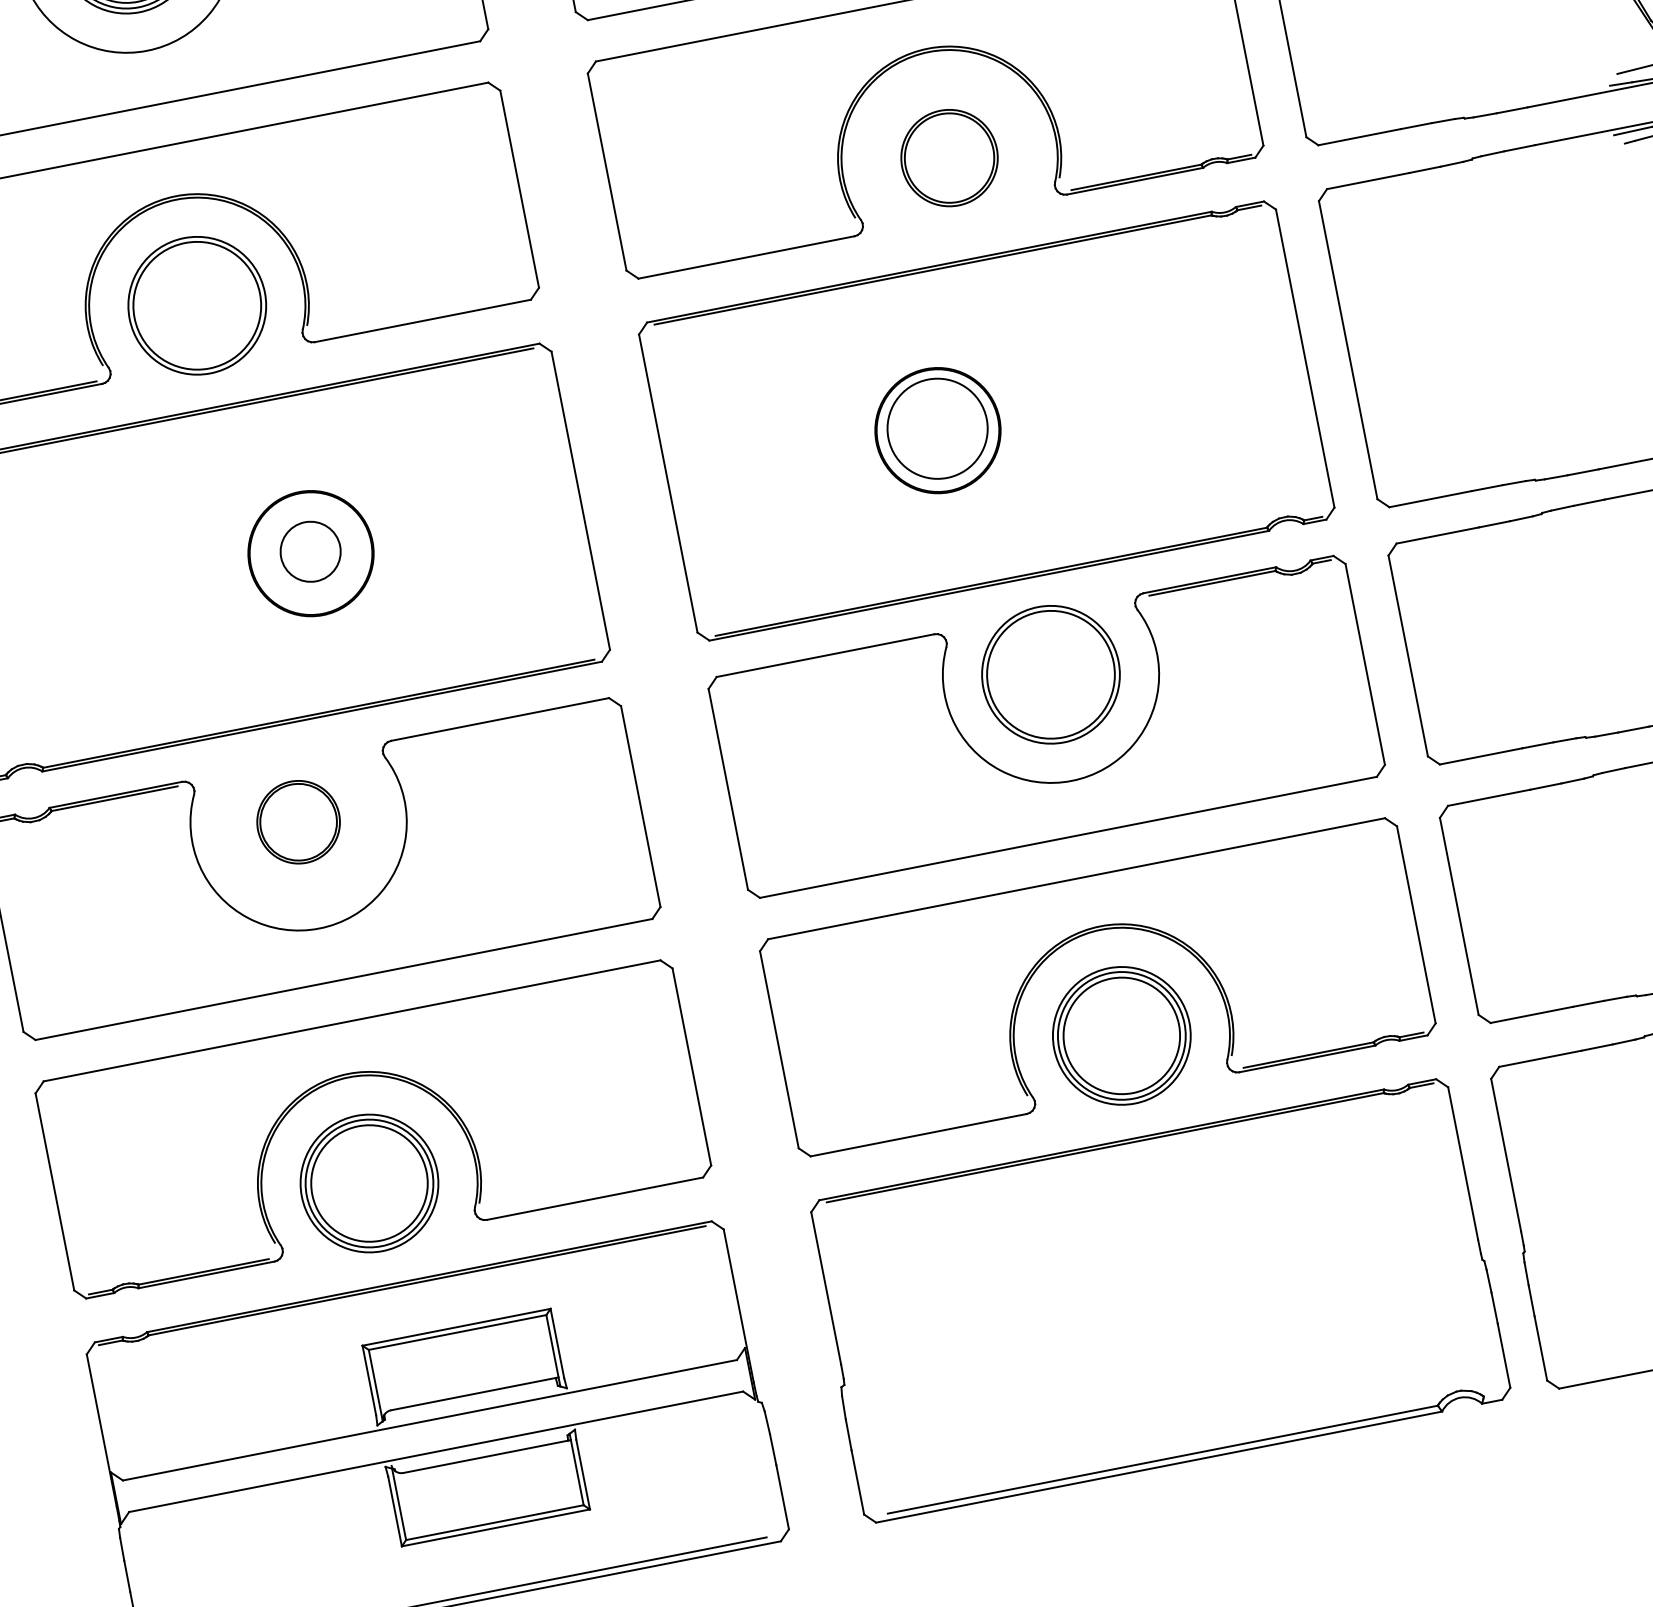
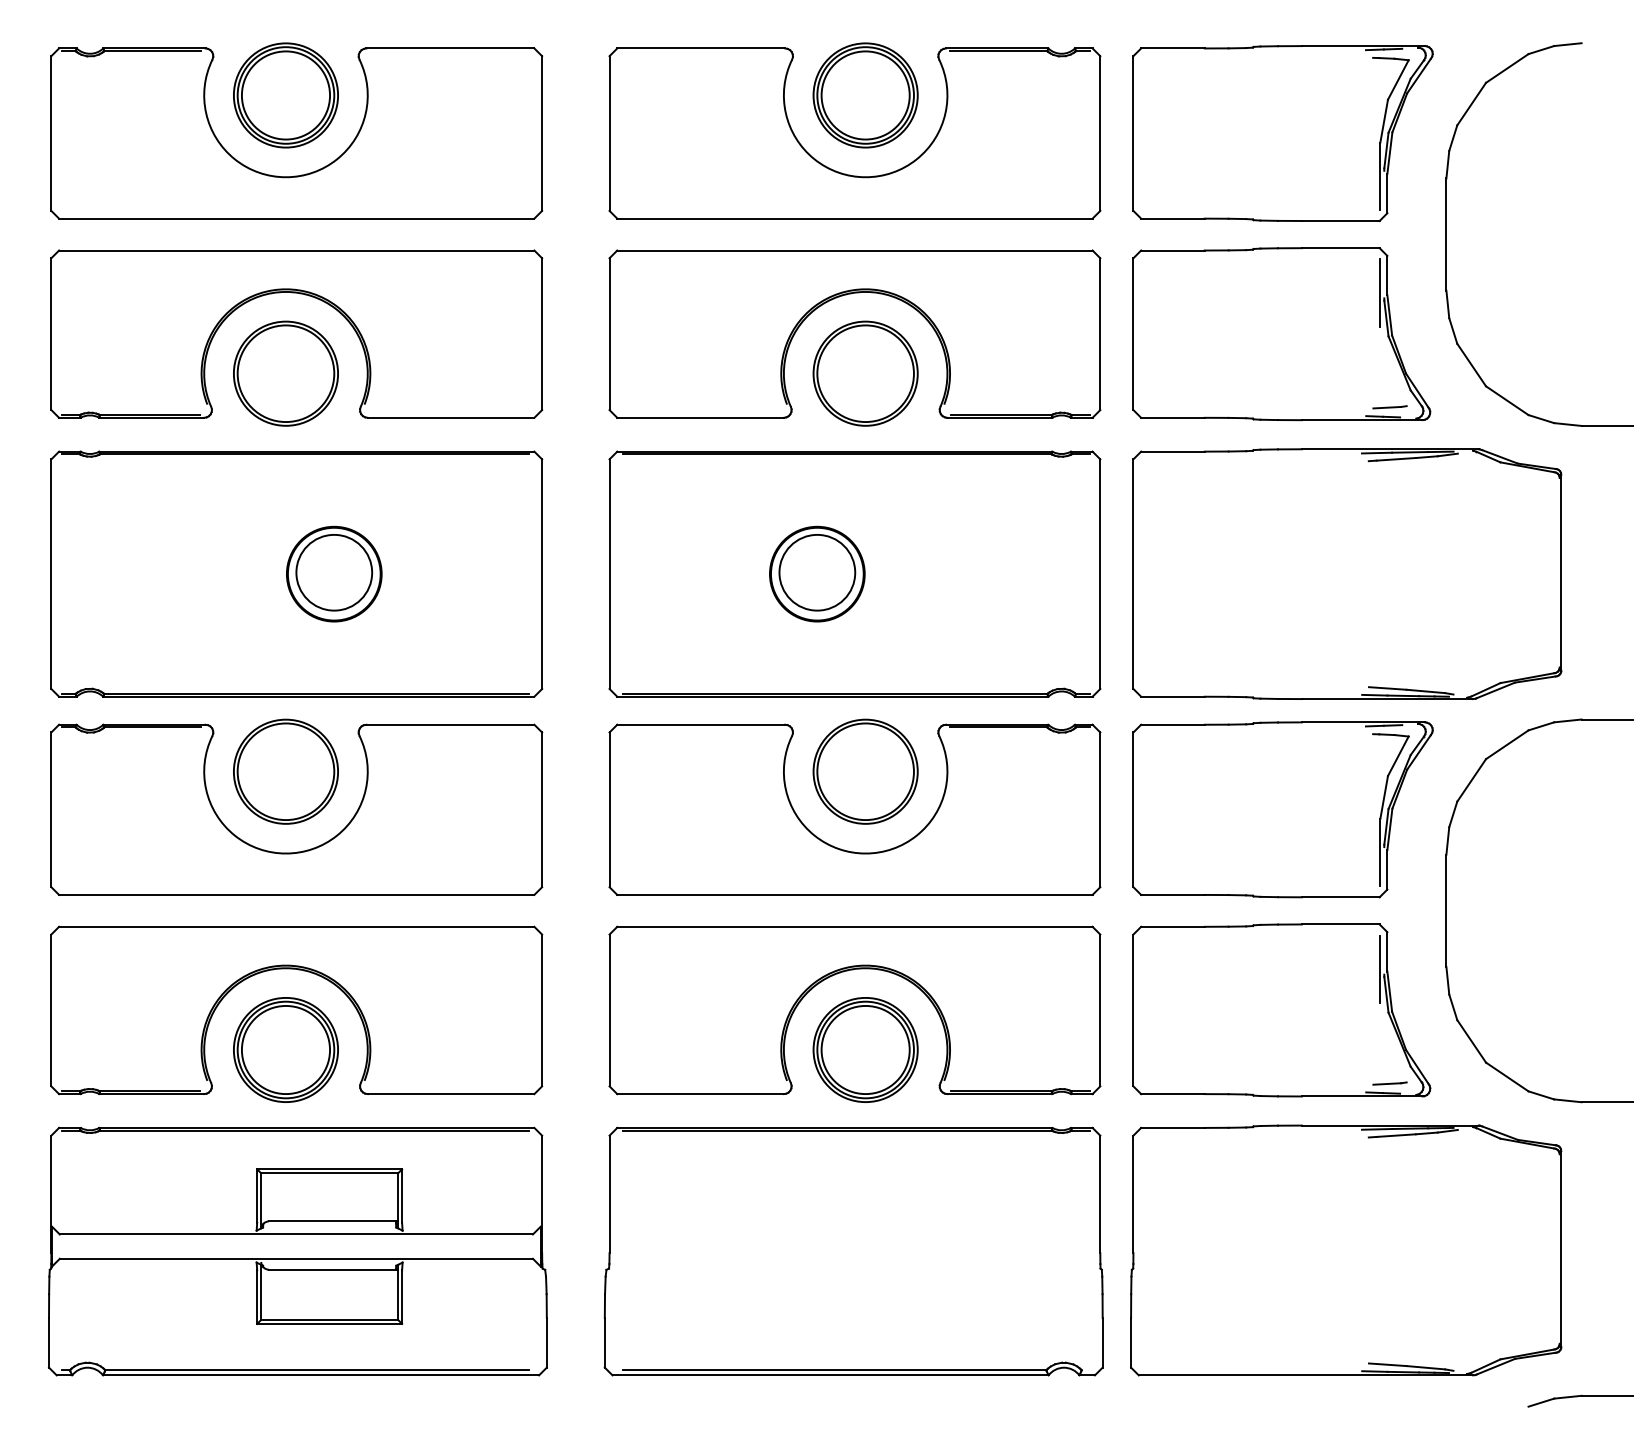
part: (949, 157) -> (865, 373), size x1.43
circle: (310, 551) -> (334, 572), size x1.67
part: (297, 822) -> (285, 771), size x1.67

